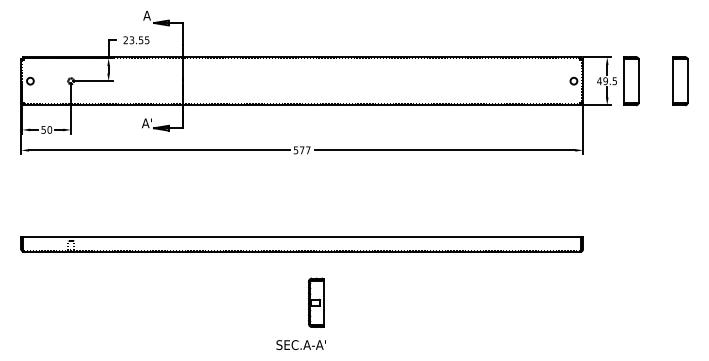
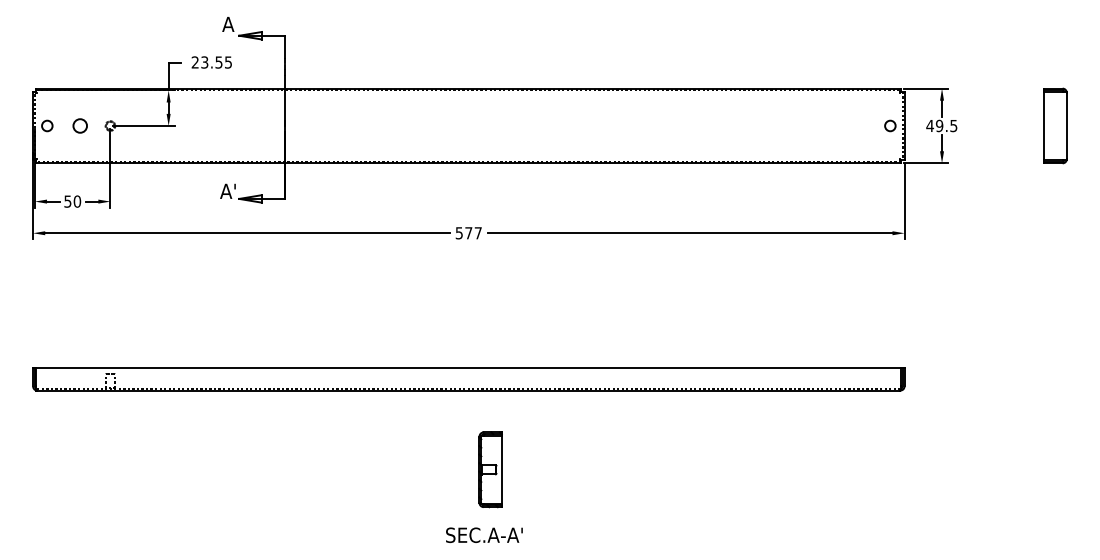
circle: (51, 81) -> (80, 126), added
part: (631, 81) -> (979, 126), removed
text: (300, 344) -> (483, 534), moved

